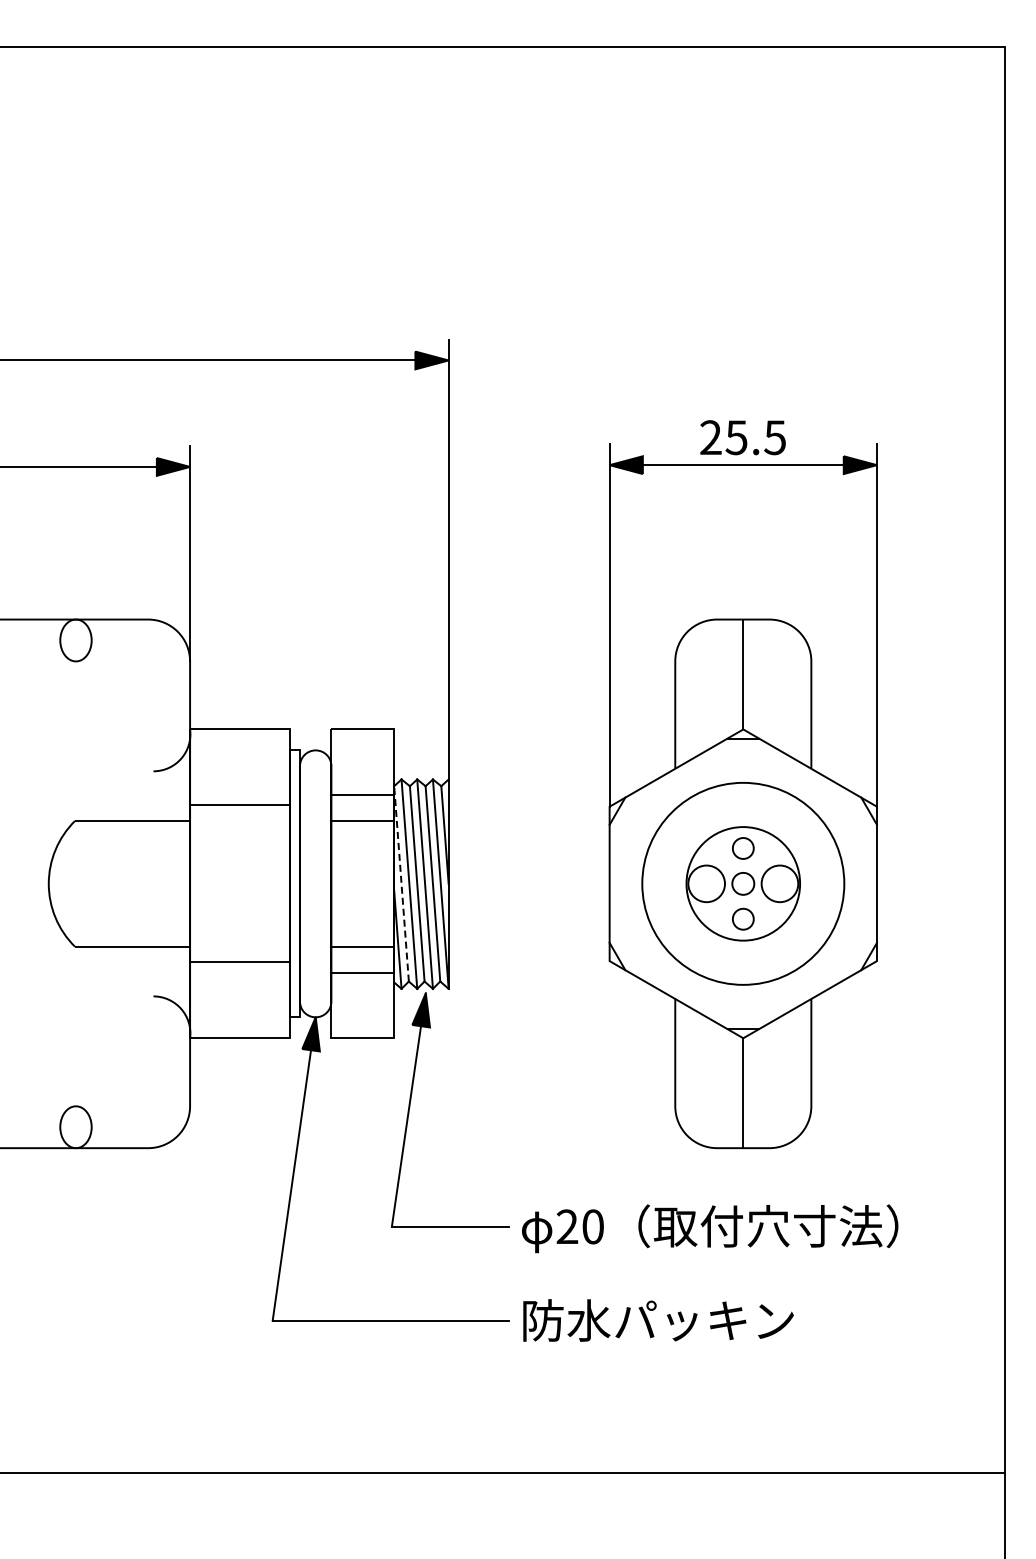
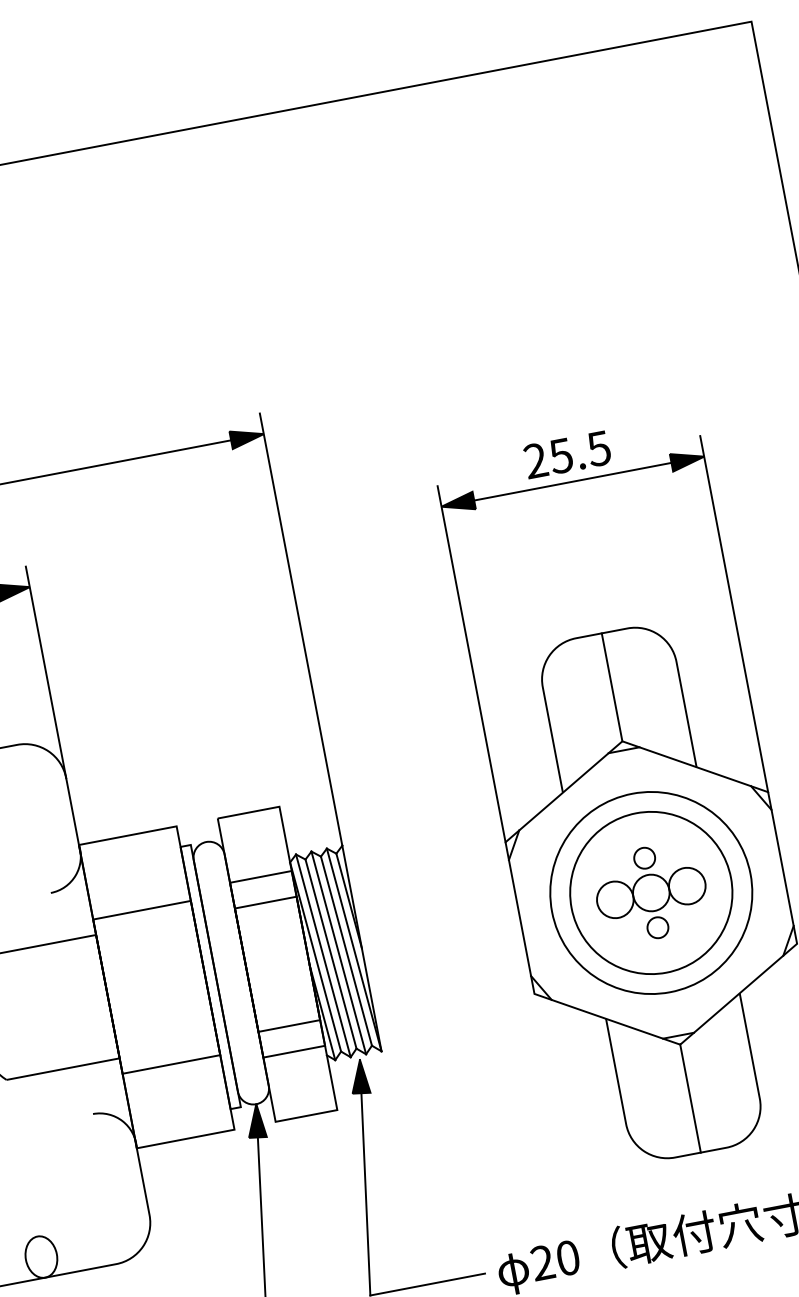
line: (401, 883) -> (315, 956), dashed -> solid
circle: (743, 883) -> (651, 892), size x1.43
circle: (743, 883) -> (651, 892), size x1.67

